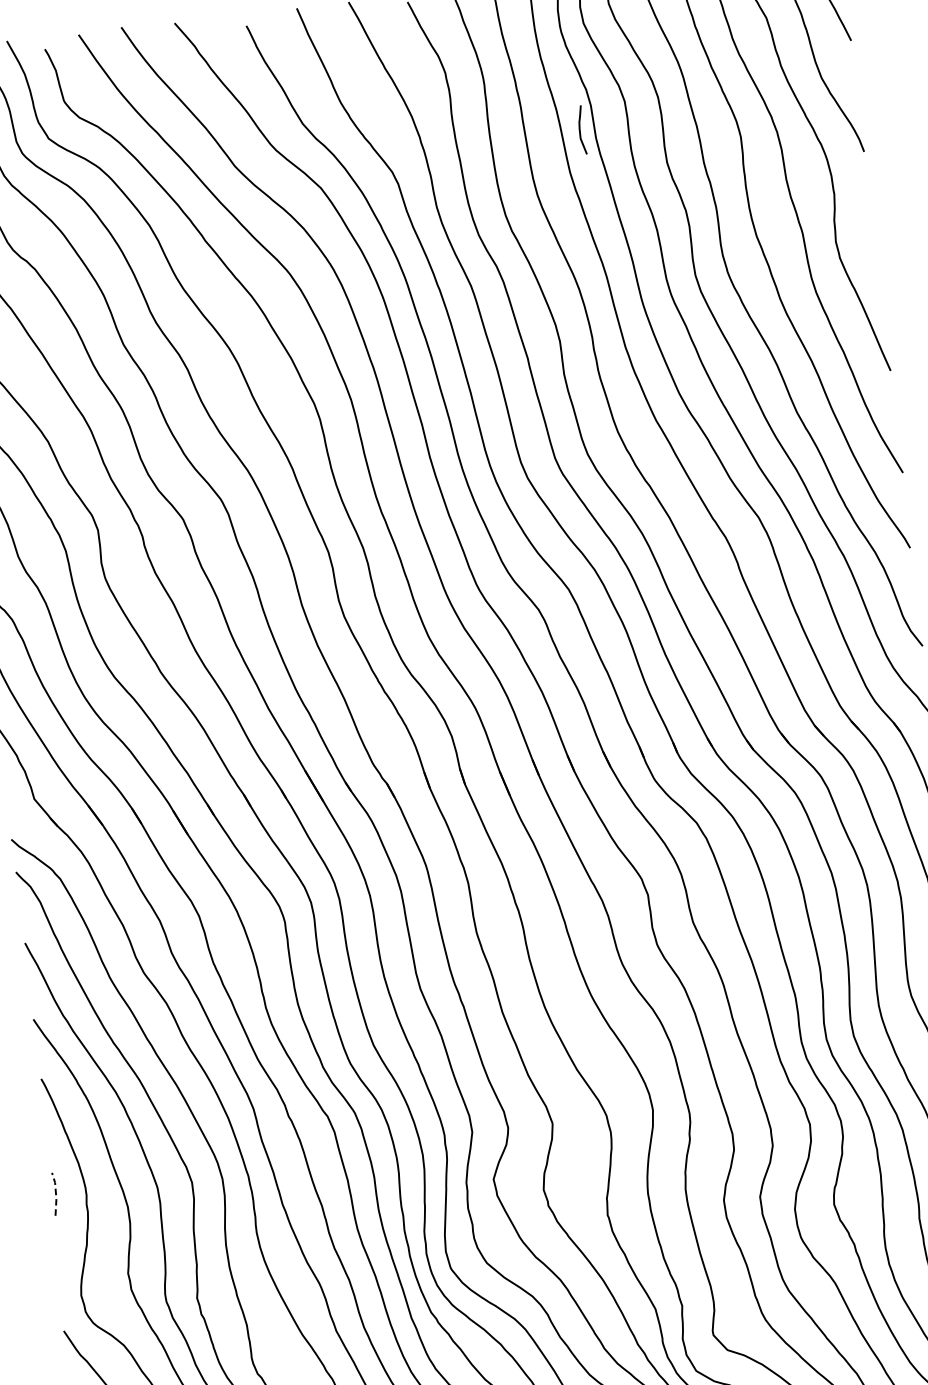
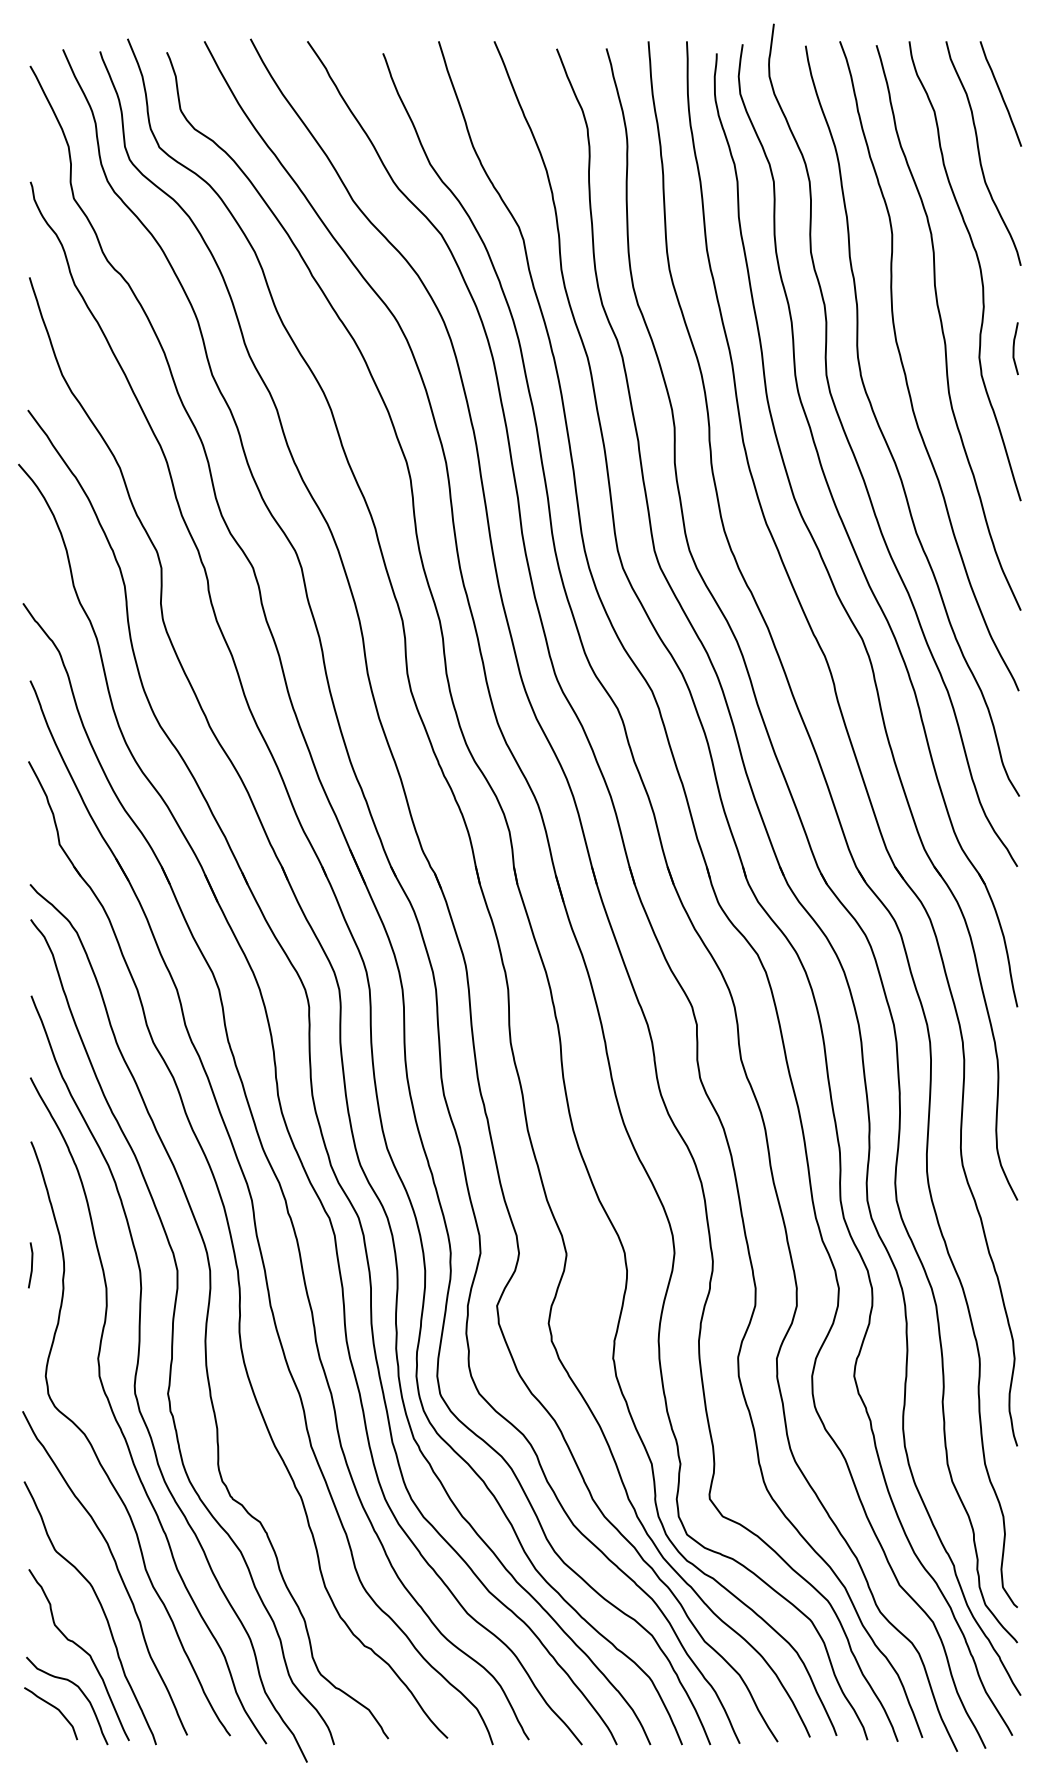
curve: (580, 130) -> (1014, 348), moved
line: (56, 1193) -> (32, 1264), dashed -> solid

